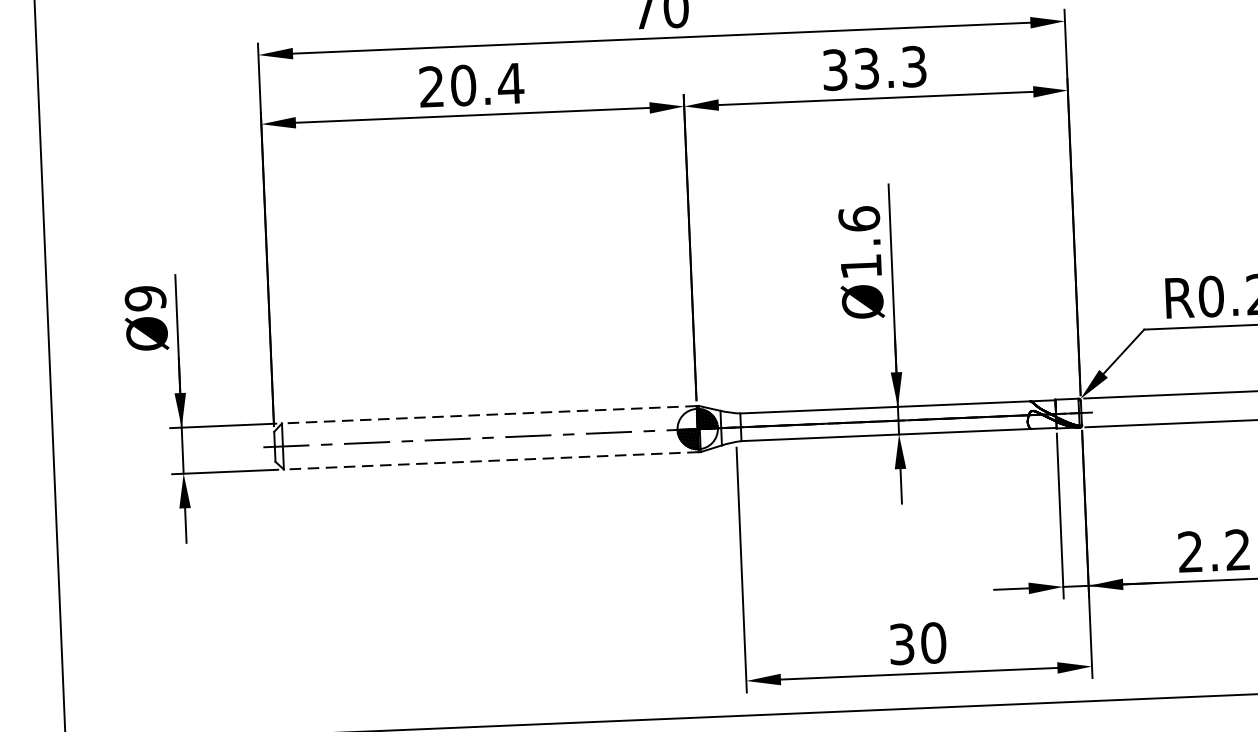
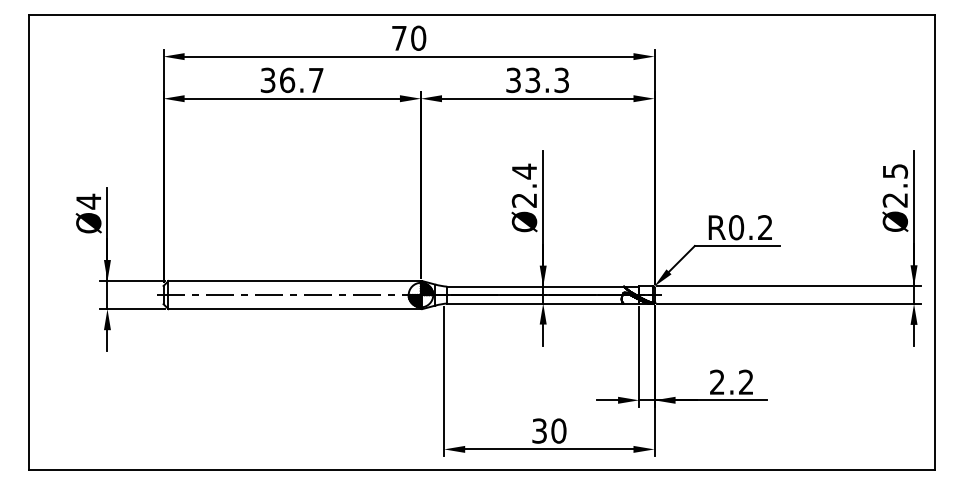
text: (471, 85) -> (292, 80), 20.4 -> 36.7
text: (860, 241) -> (524, 185), Ø1.6 -> Ø2.4
text: (145, 298) -> (88, 201), Ø9 -> Ø4
line: (489, 415) -> (294, 281), dashed -> solid
line: (490, 461) -> (294, 309), dashed -> solid

